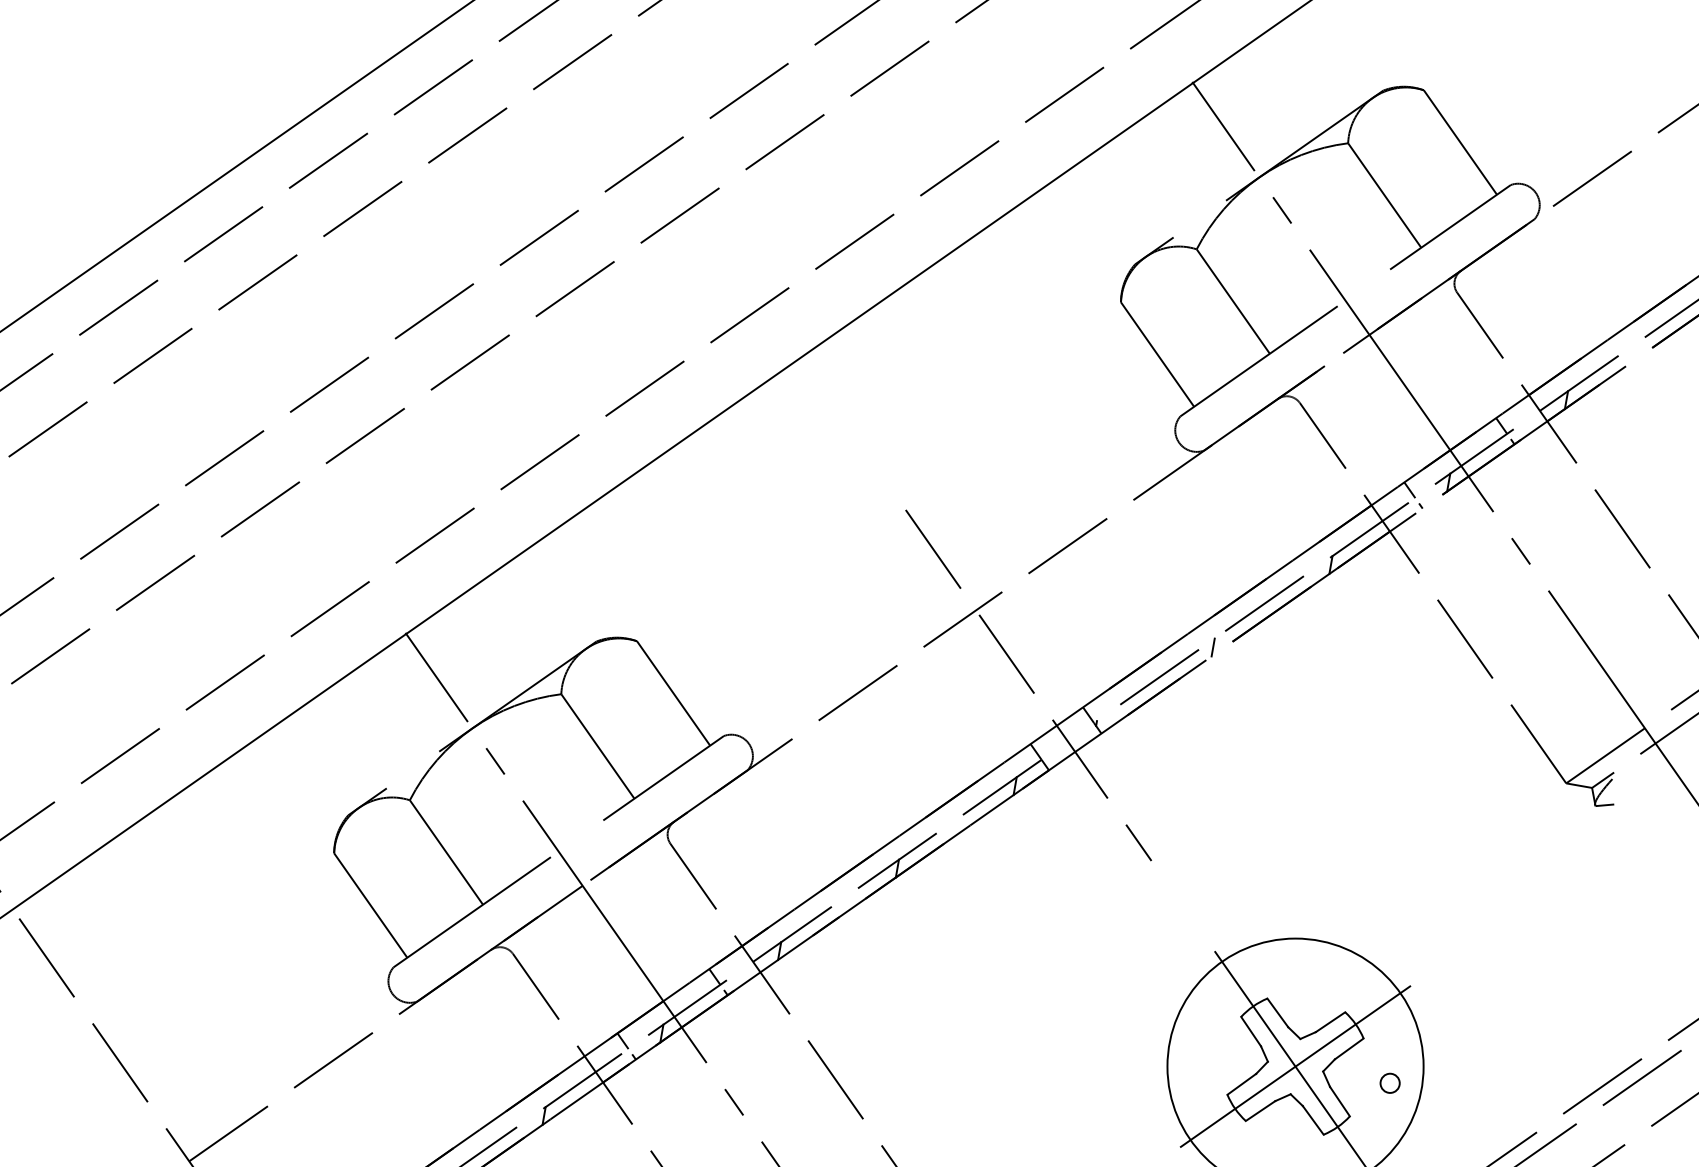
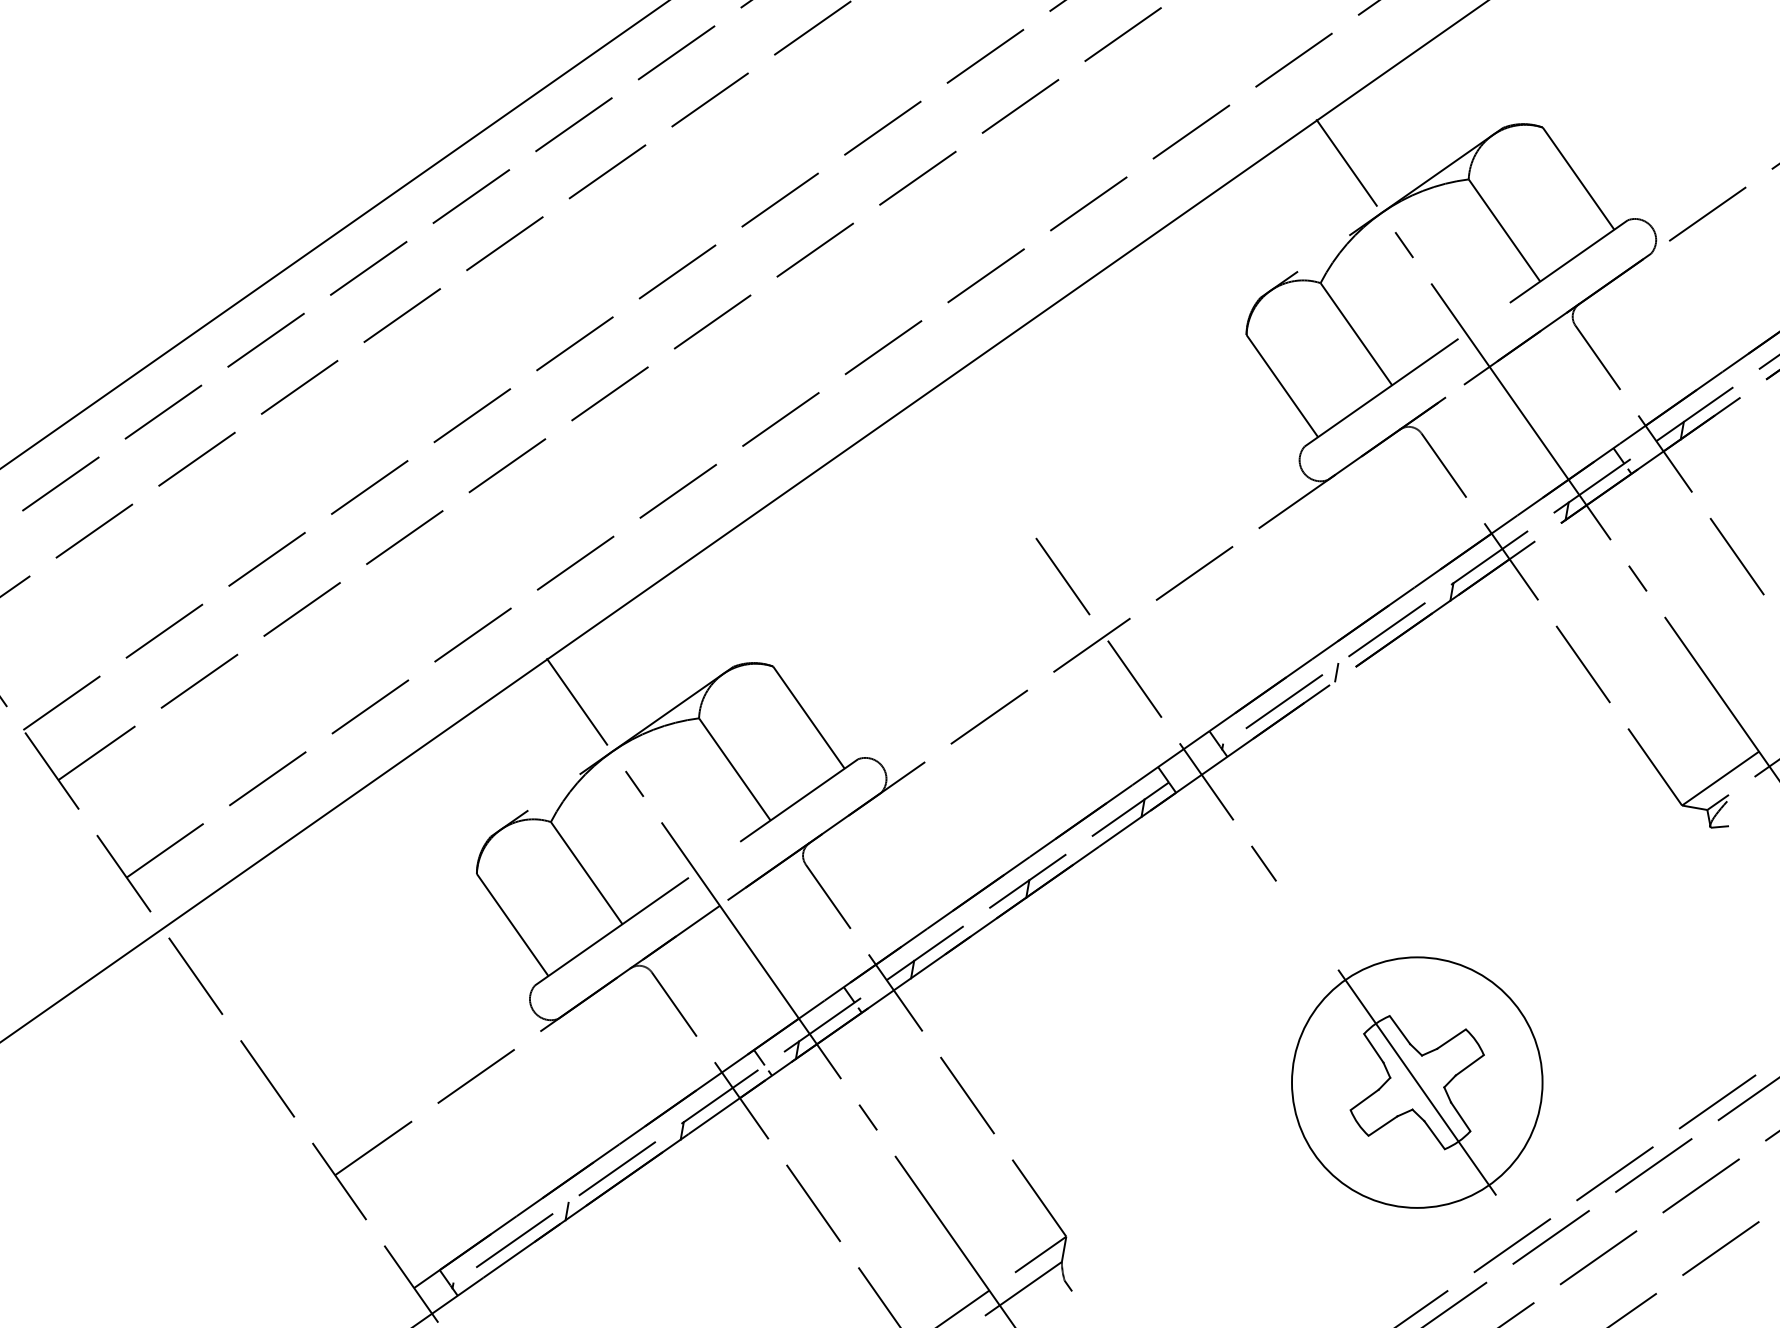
line: (1413, 495) -> (1532, 523), removed
line: (1295, 1066) -> (1417, 1082), removed
circle: (1389, 1082) -> (1509, 1098), removed

